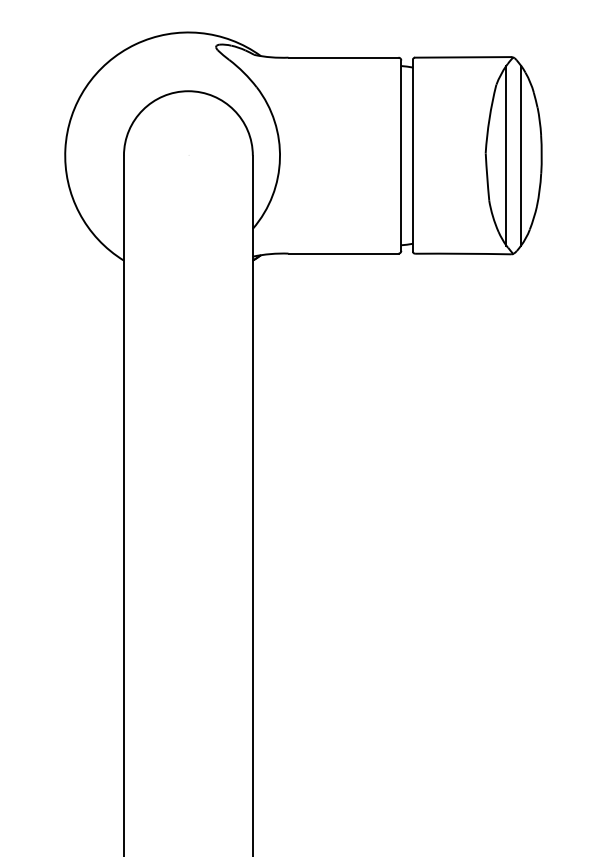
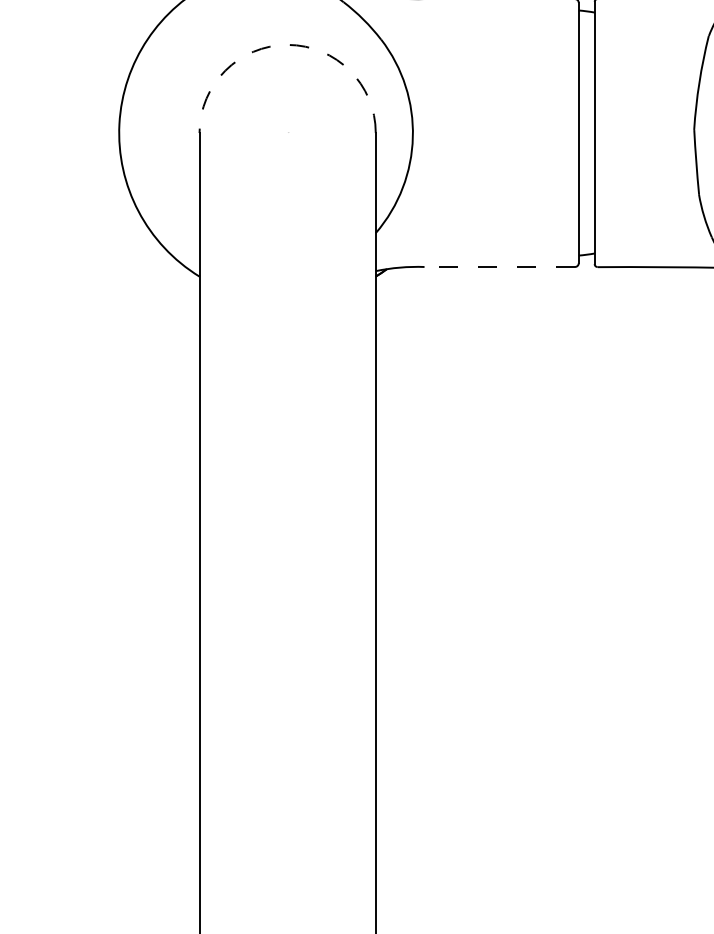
arc: (188, 91) -> (287, 45), solid -> dashed
line: (343, 253) -> (499, 266), solid -> dashed

